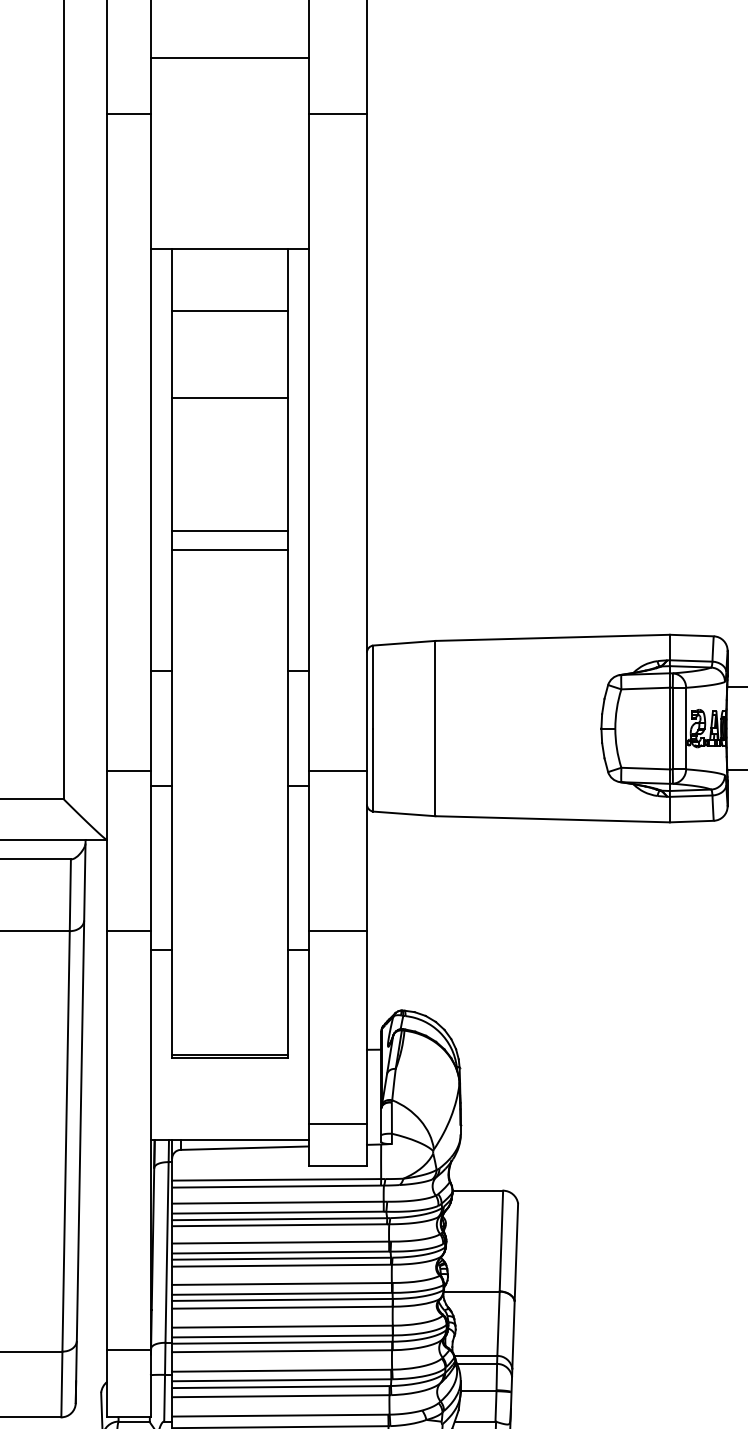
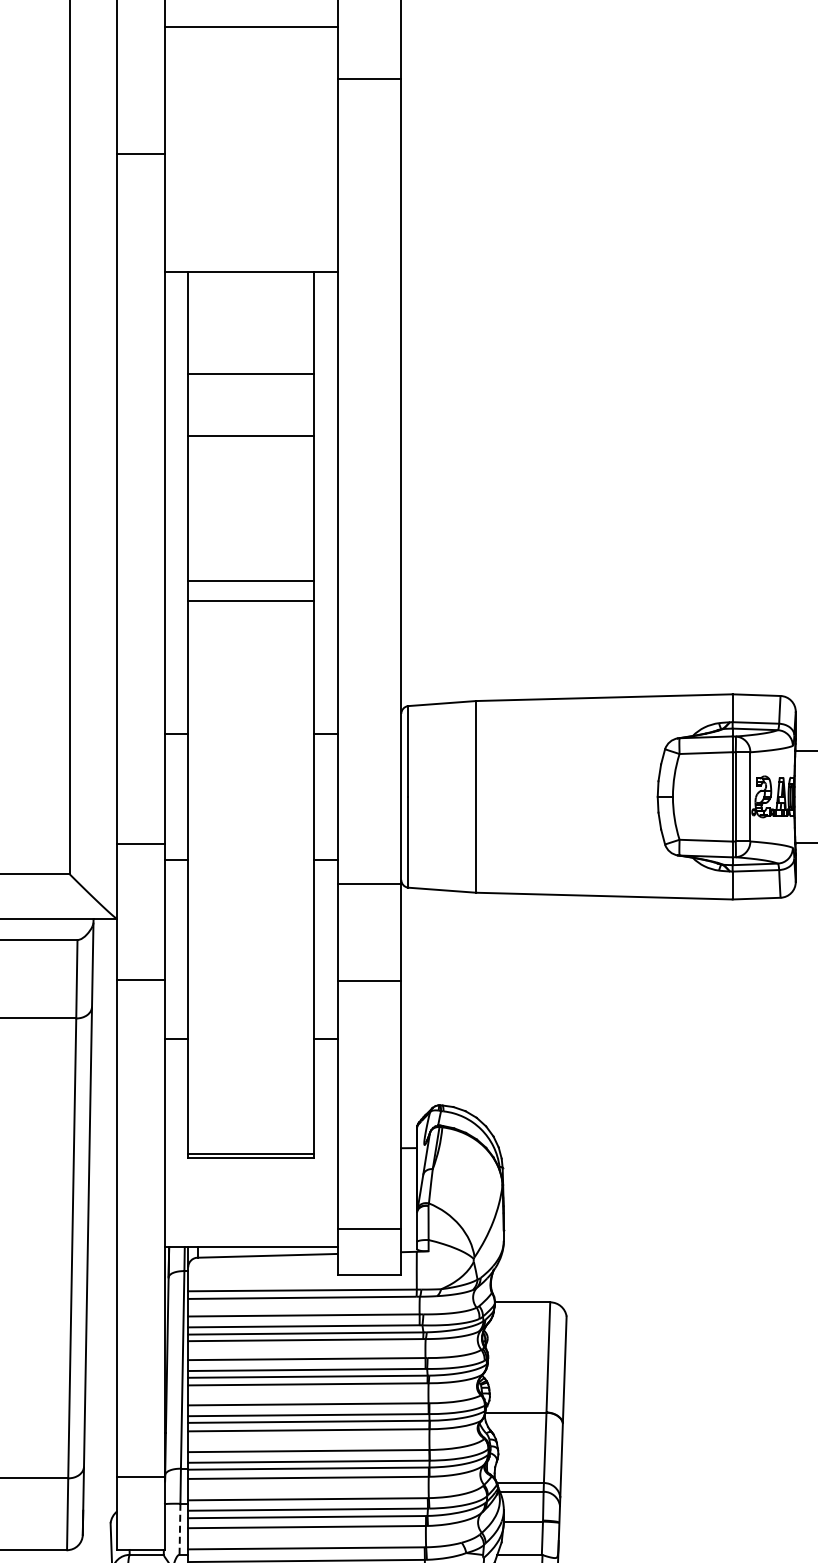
line: (229, 58) -> (251, 26), moved
line: (128, 113) -> (140, 154), moved
line: (337, 113) -> (369, 79), moved
line: (229, 310) -> (251, 373), moved
line: (337, 771) -> (369, 883), moved
line: (128, 931) -> (140, 980), moved
line: (337, 931) -> (369, 981), moved
line: (165, 1398) -> (180, 1529), solid -> dashed

